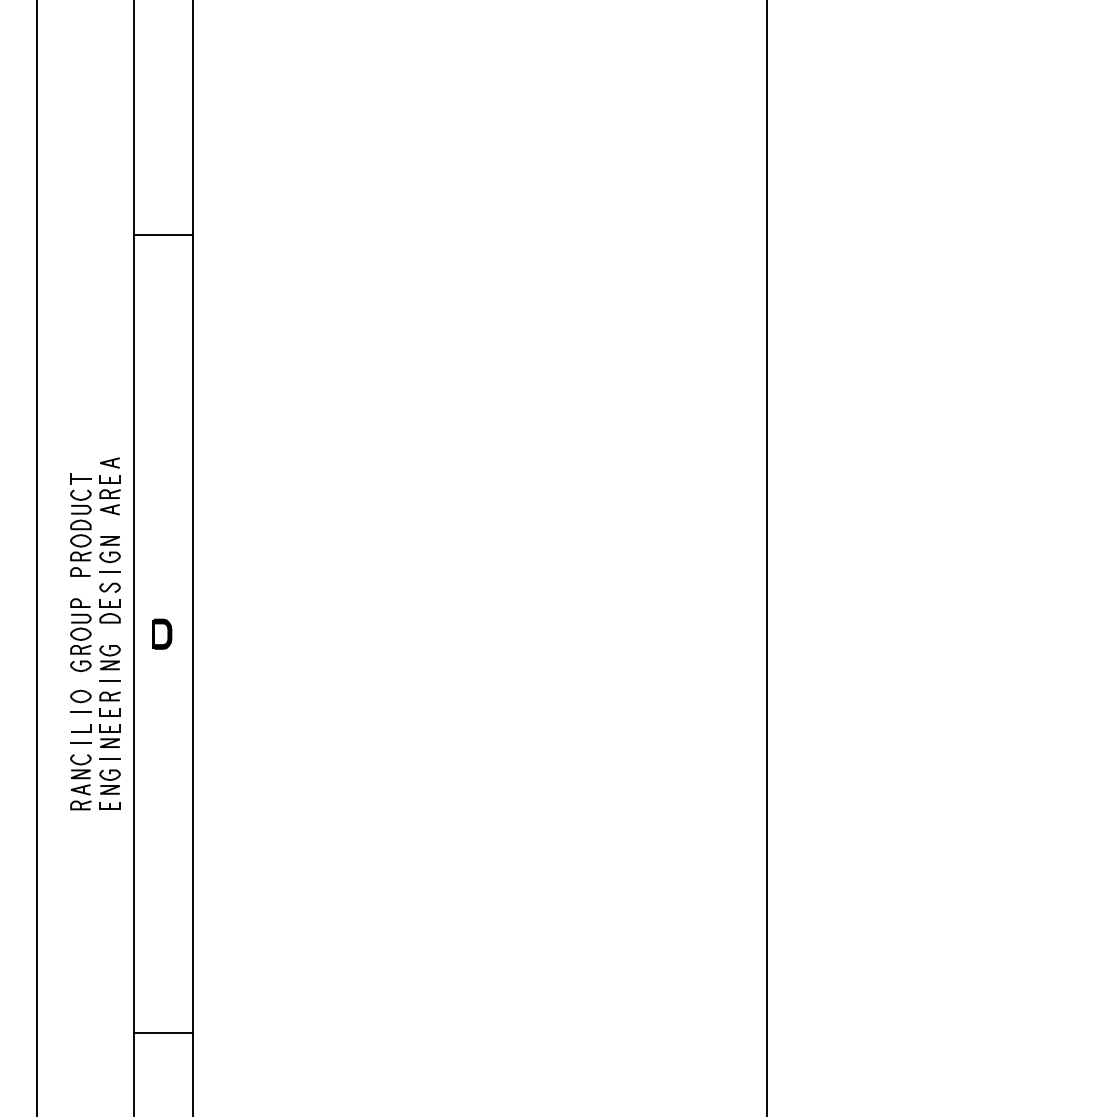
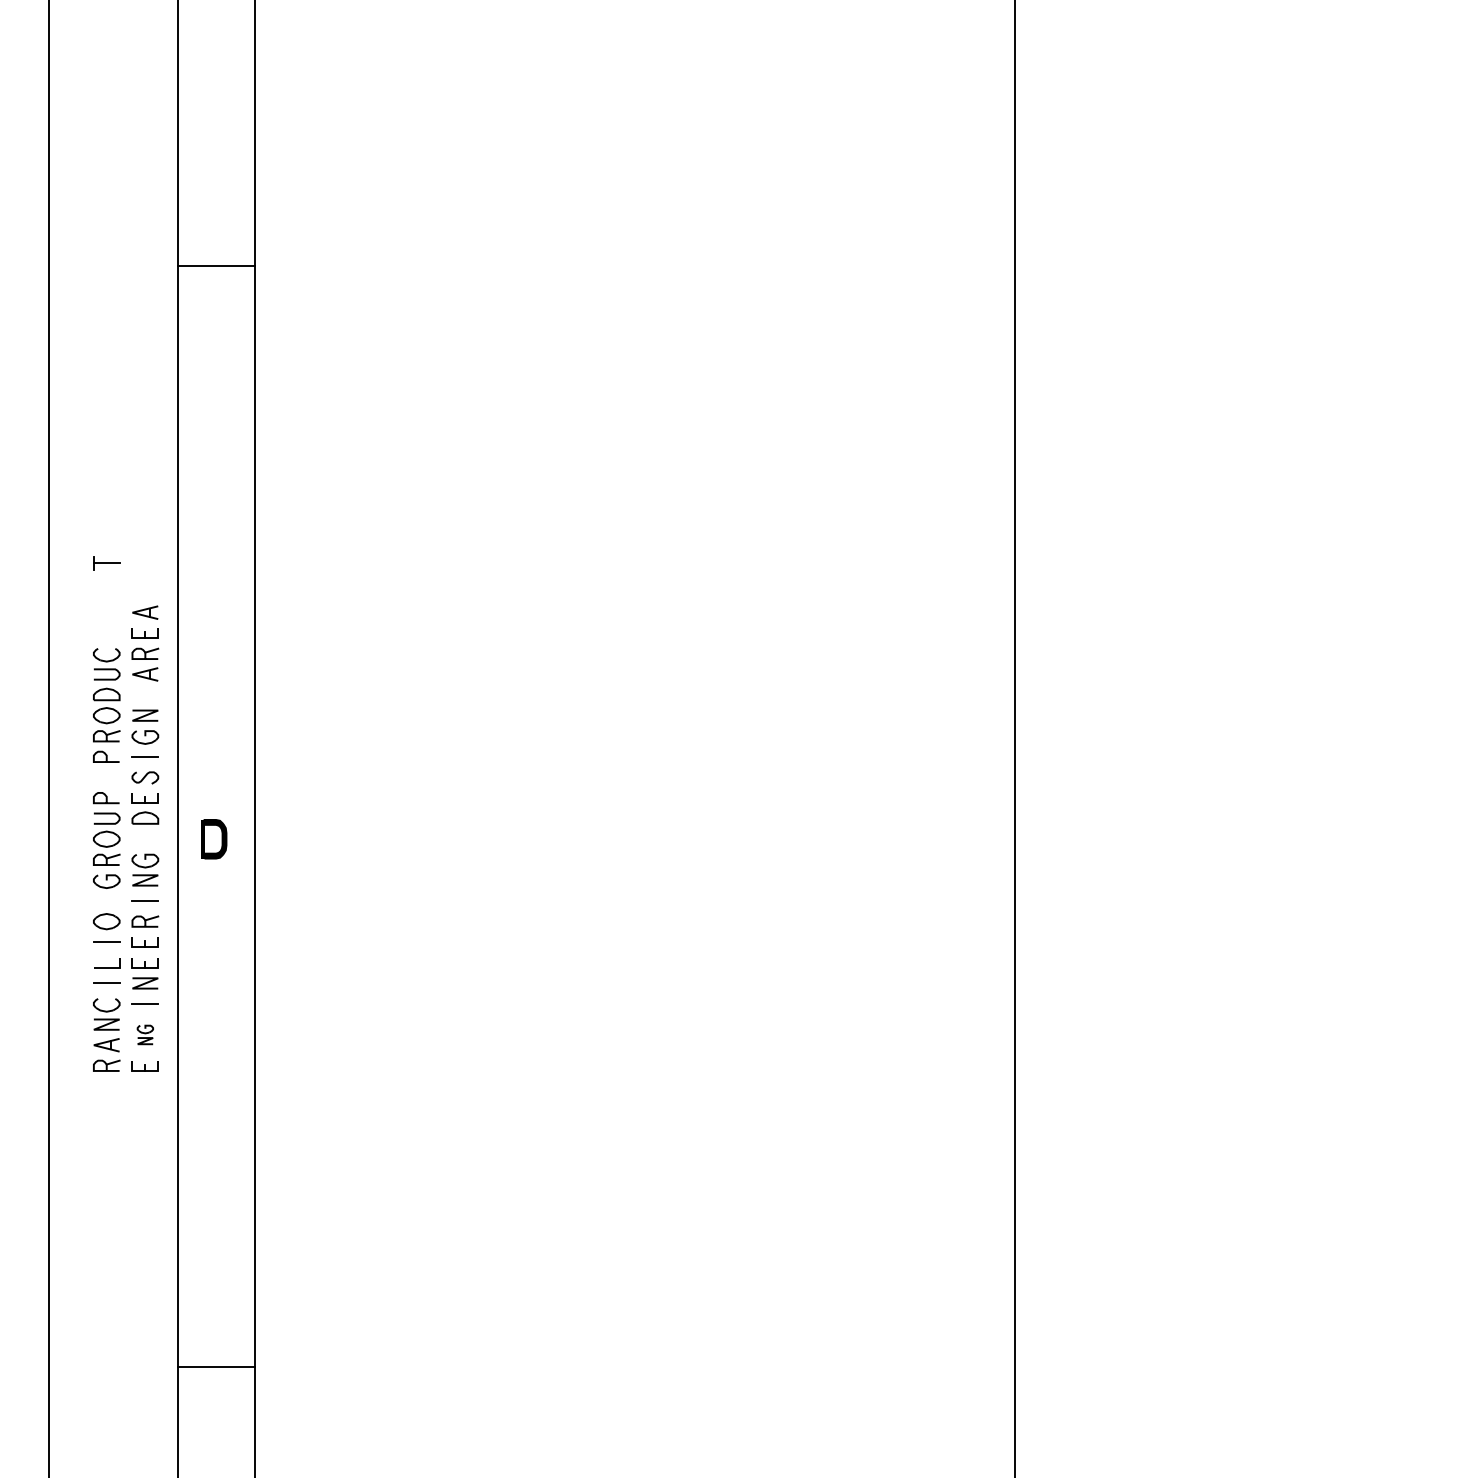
line: (163, 235) -> (215, 266), moved
part: (80, 478) -> (106, 563), moved
part: (110, 781) -> (145, 1034), size x0.6

